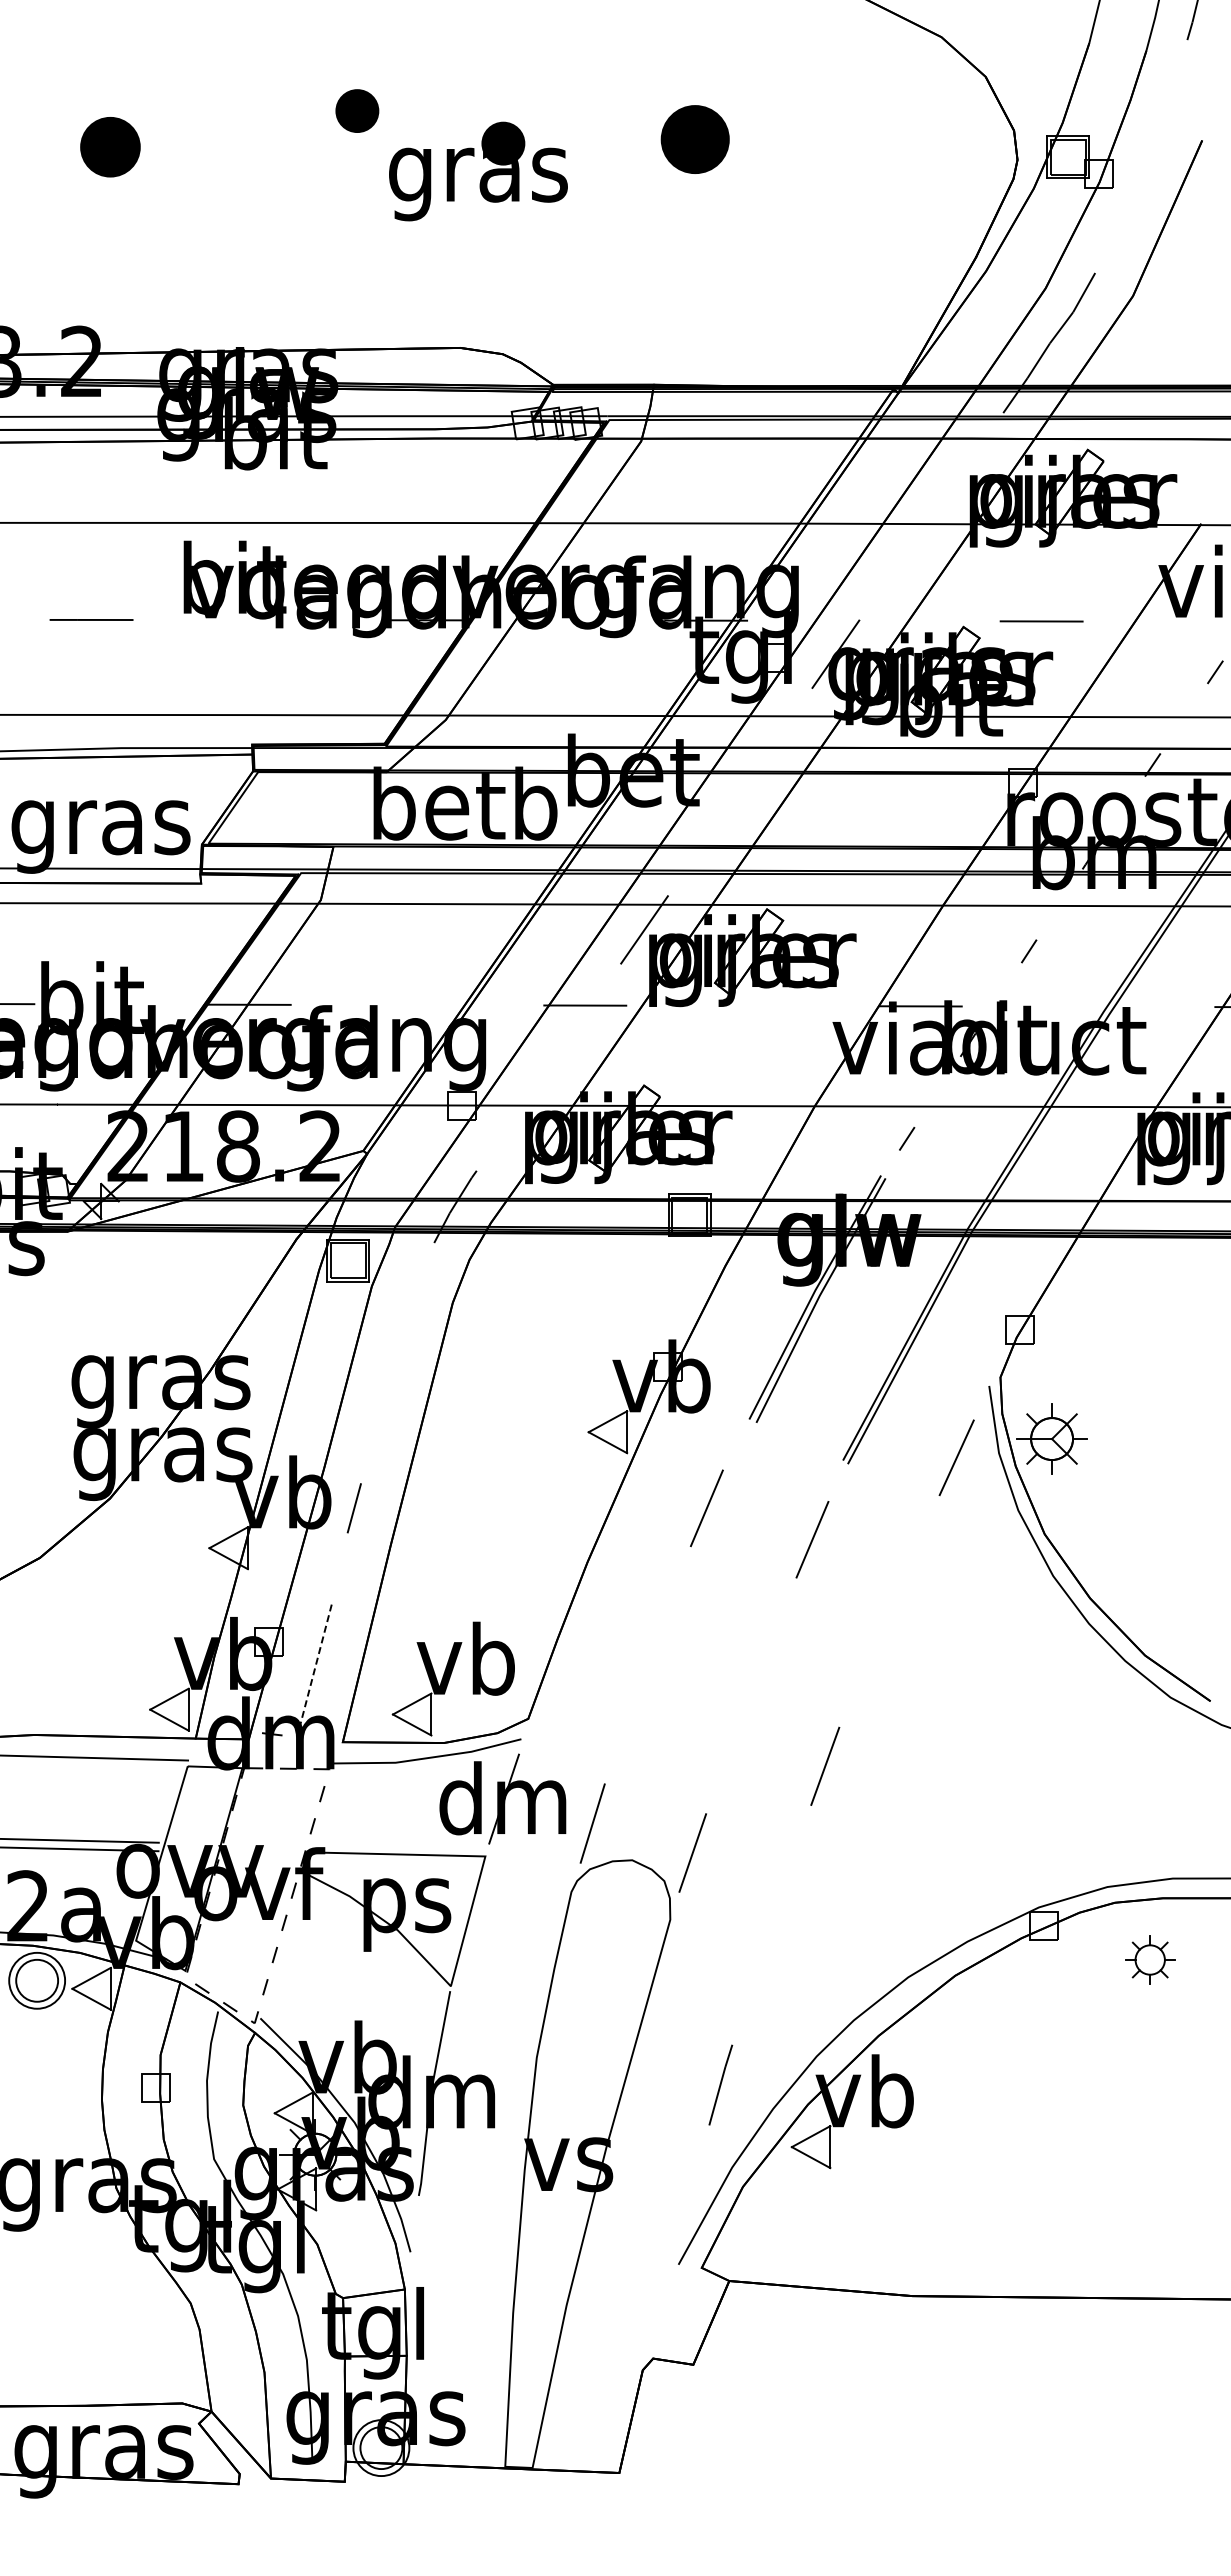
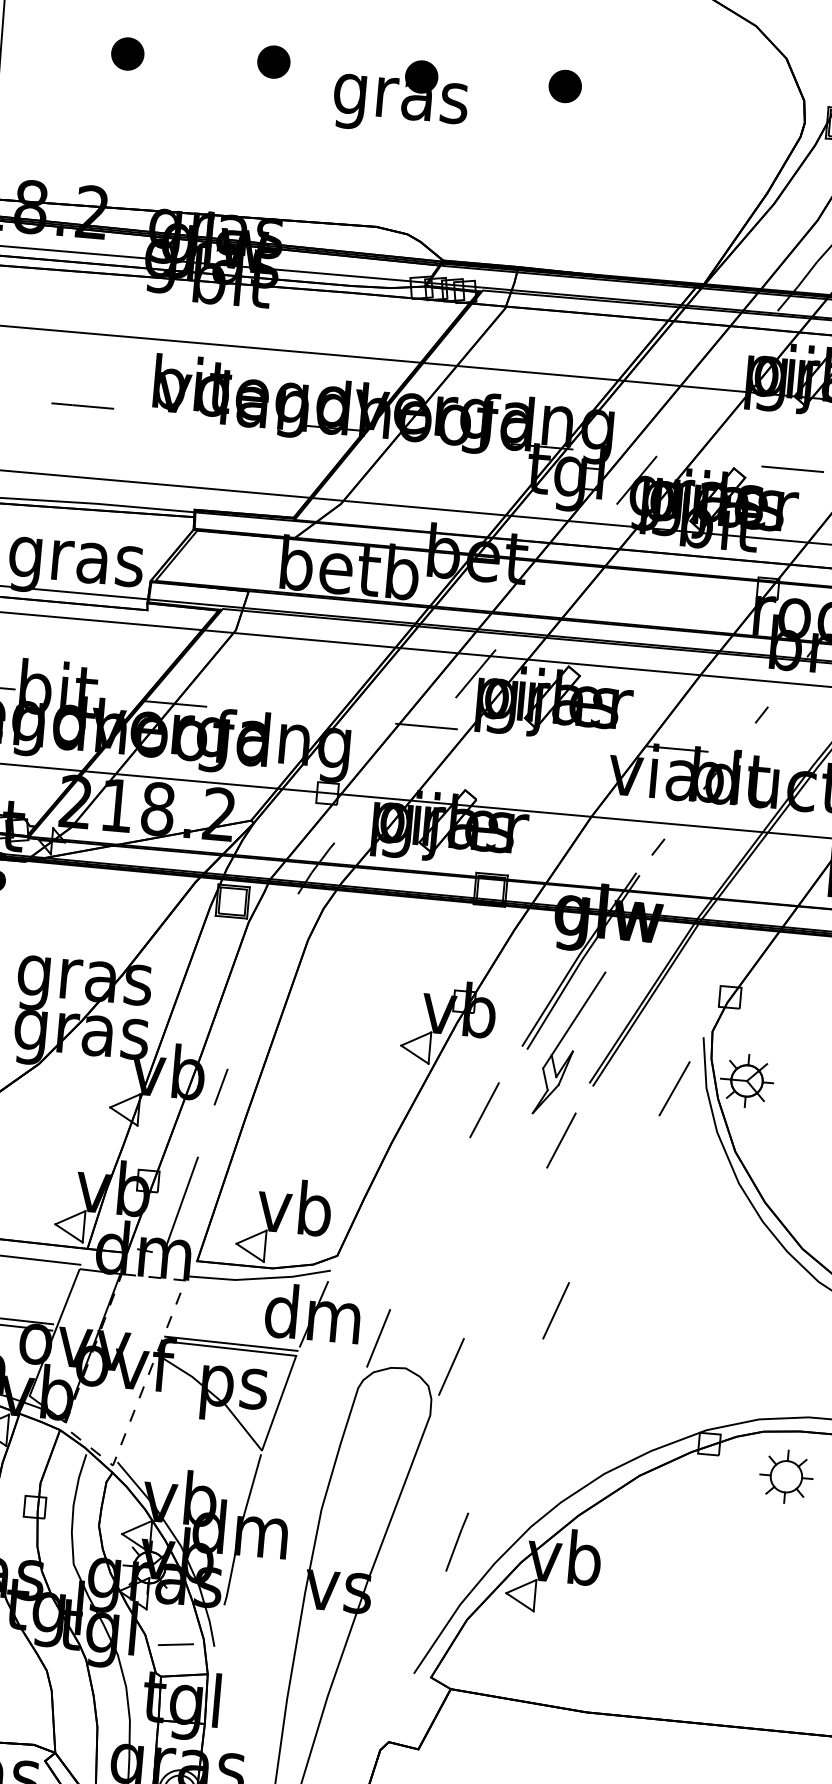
part: (357, 110) -> (274, 61), moved
part: (694, 139) -> (564, 86), size x0.62
part: (110, 147) -> (127, 54), size x0.71
part: (803, 1403) -> (563, 1038), added
line: (314, 1671) -> (180, 1206), dashed -> solid
line: (397, 1847) -> (231, 1343), added
part: (1149, 1959) -> (785, 1476), size x1.43
line: (358, 2253) -> (175, 1644), added

